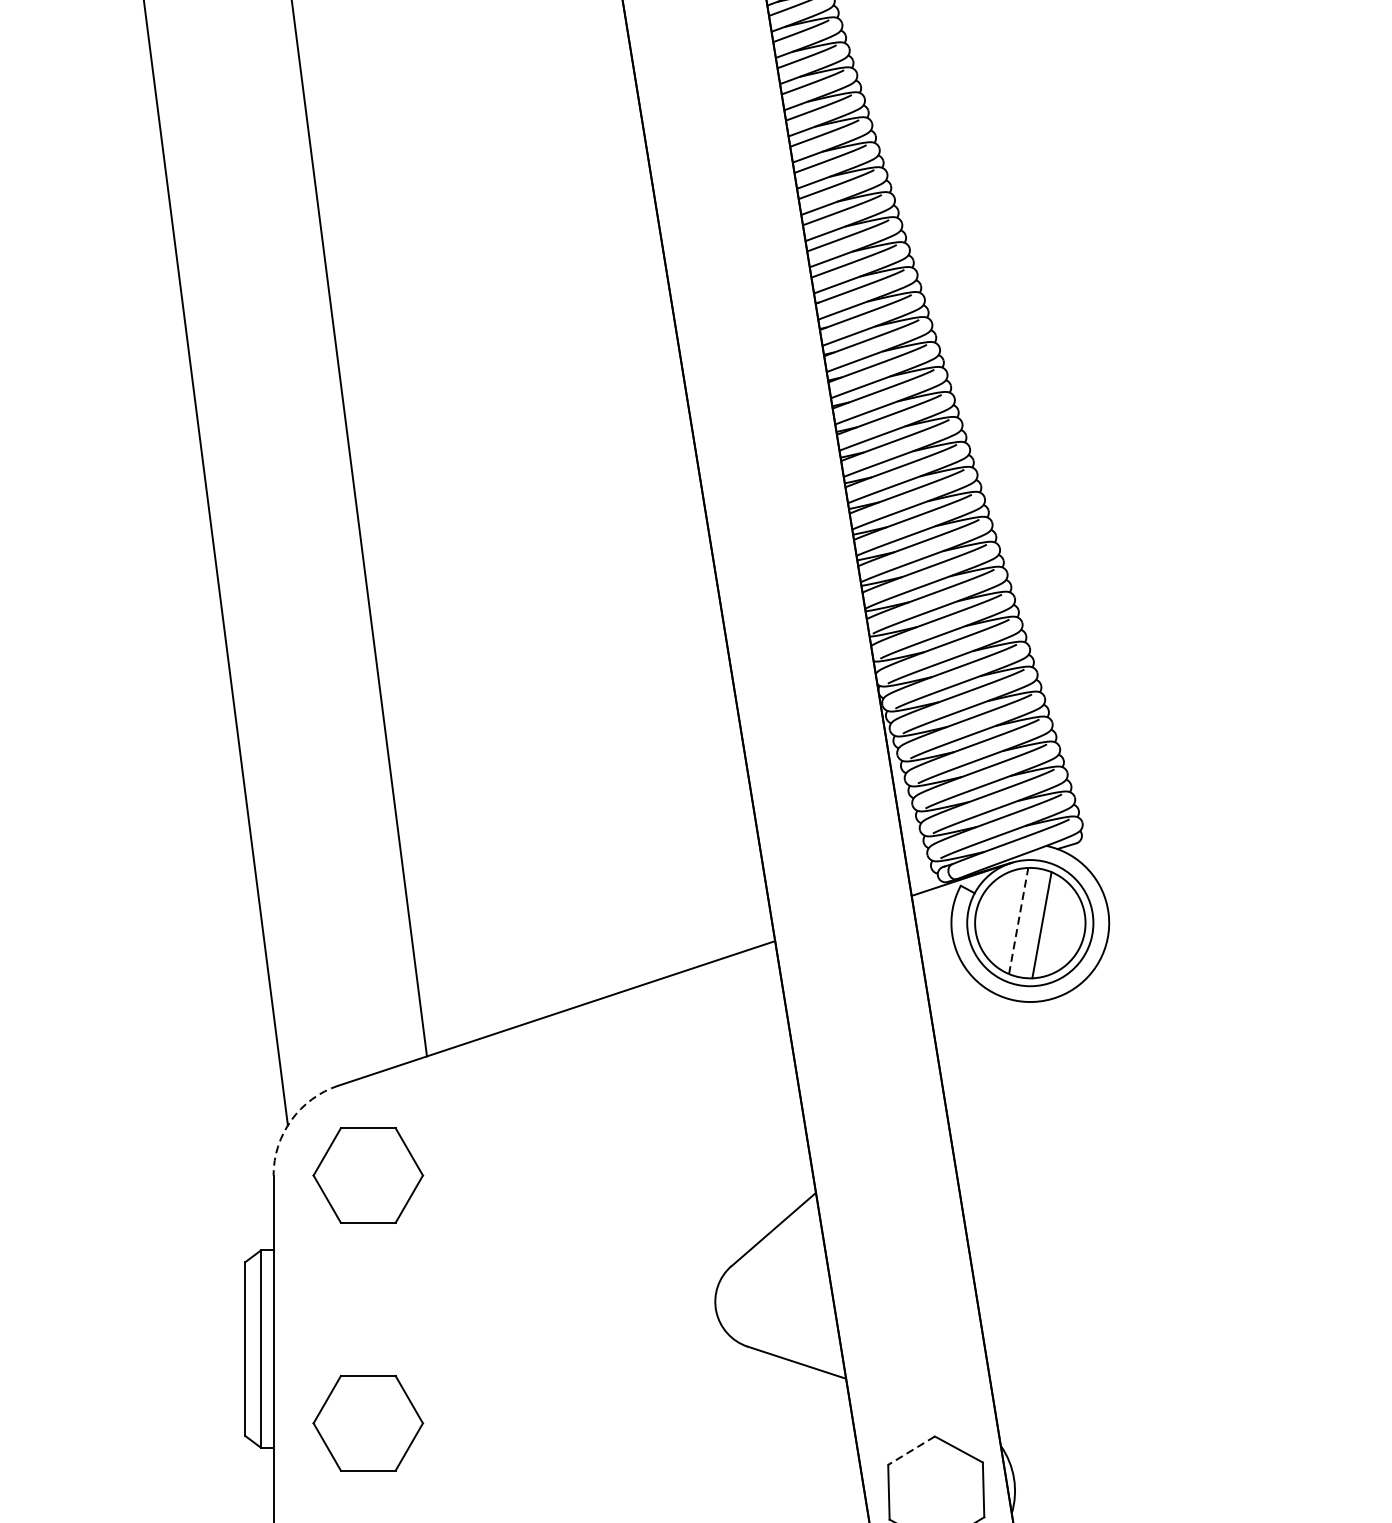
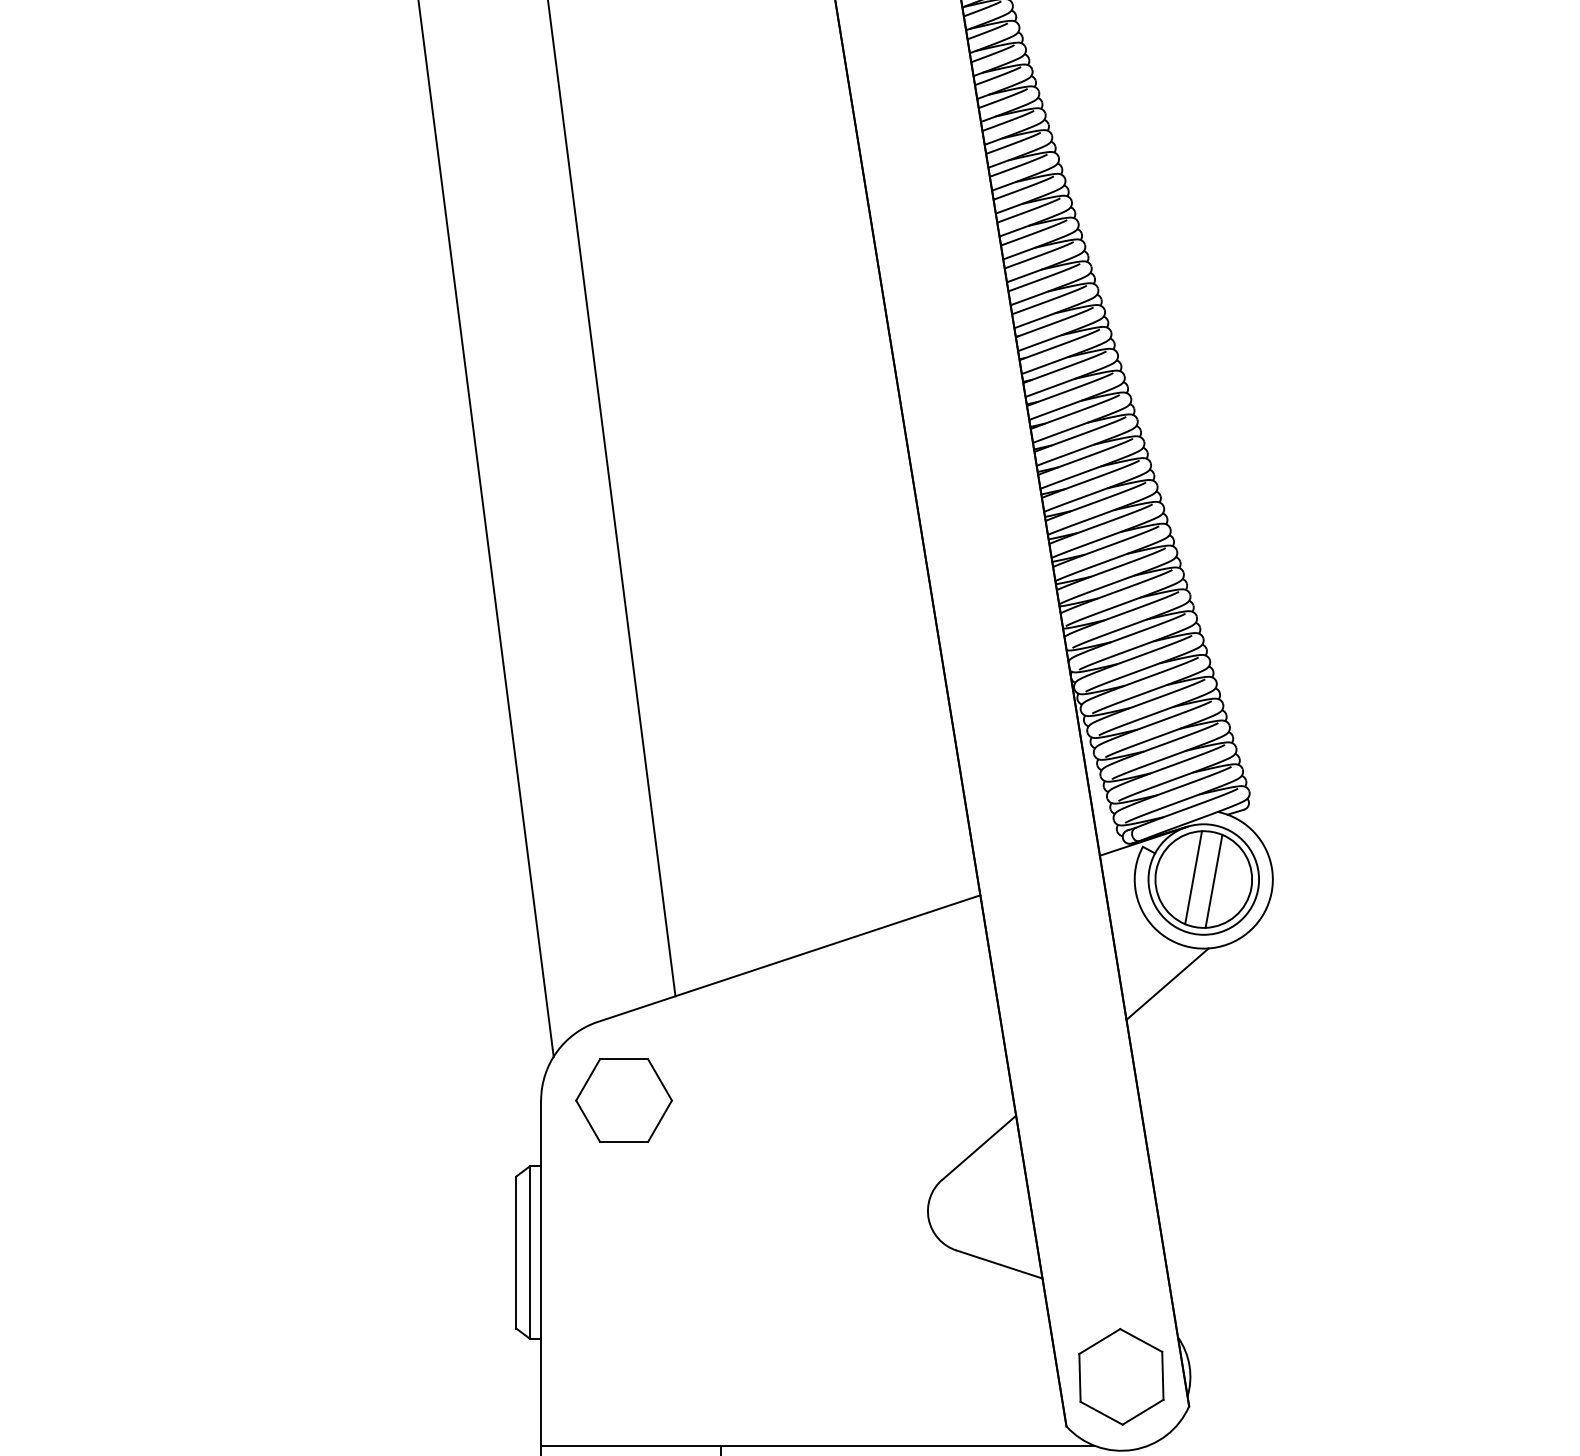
line: (1018, 920) -> (1193, 877), dashed -> solid
line: (988, 1041) -> (1167, 983), added
arc: (291, 1120) -> (556, 1052), dashed -> solid
part: (368, 1423) -> (624, 1317), removed
line: (911, 1450) -> (1099, 1341), dashed -> solid

